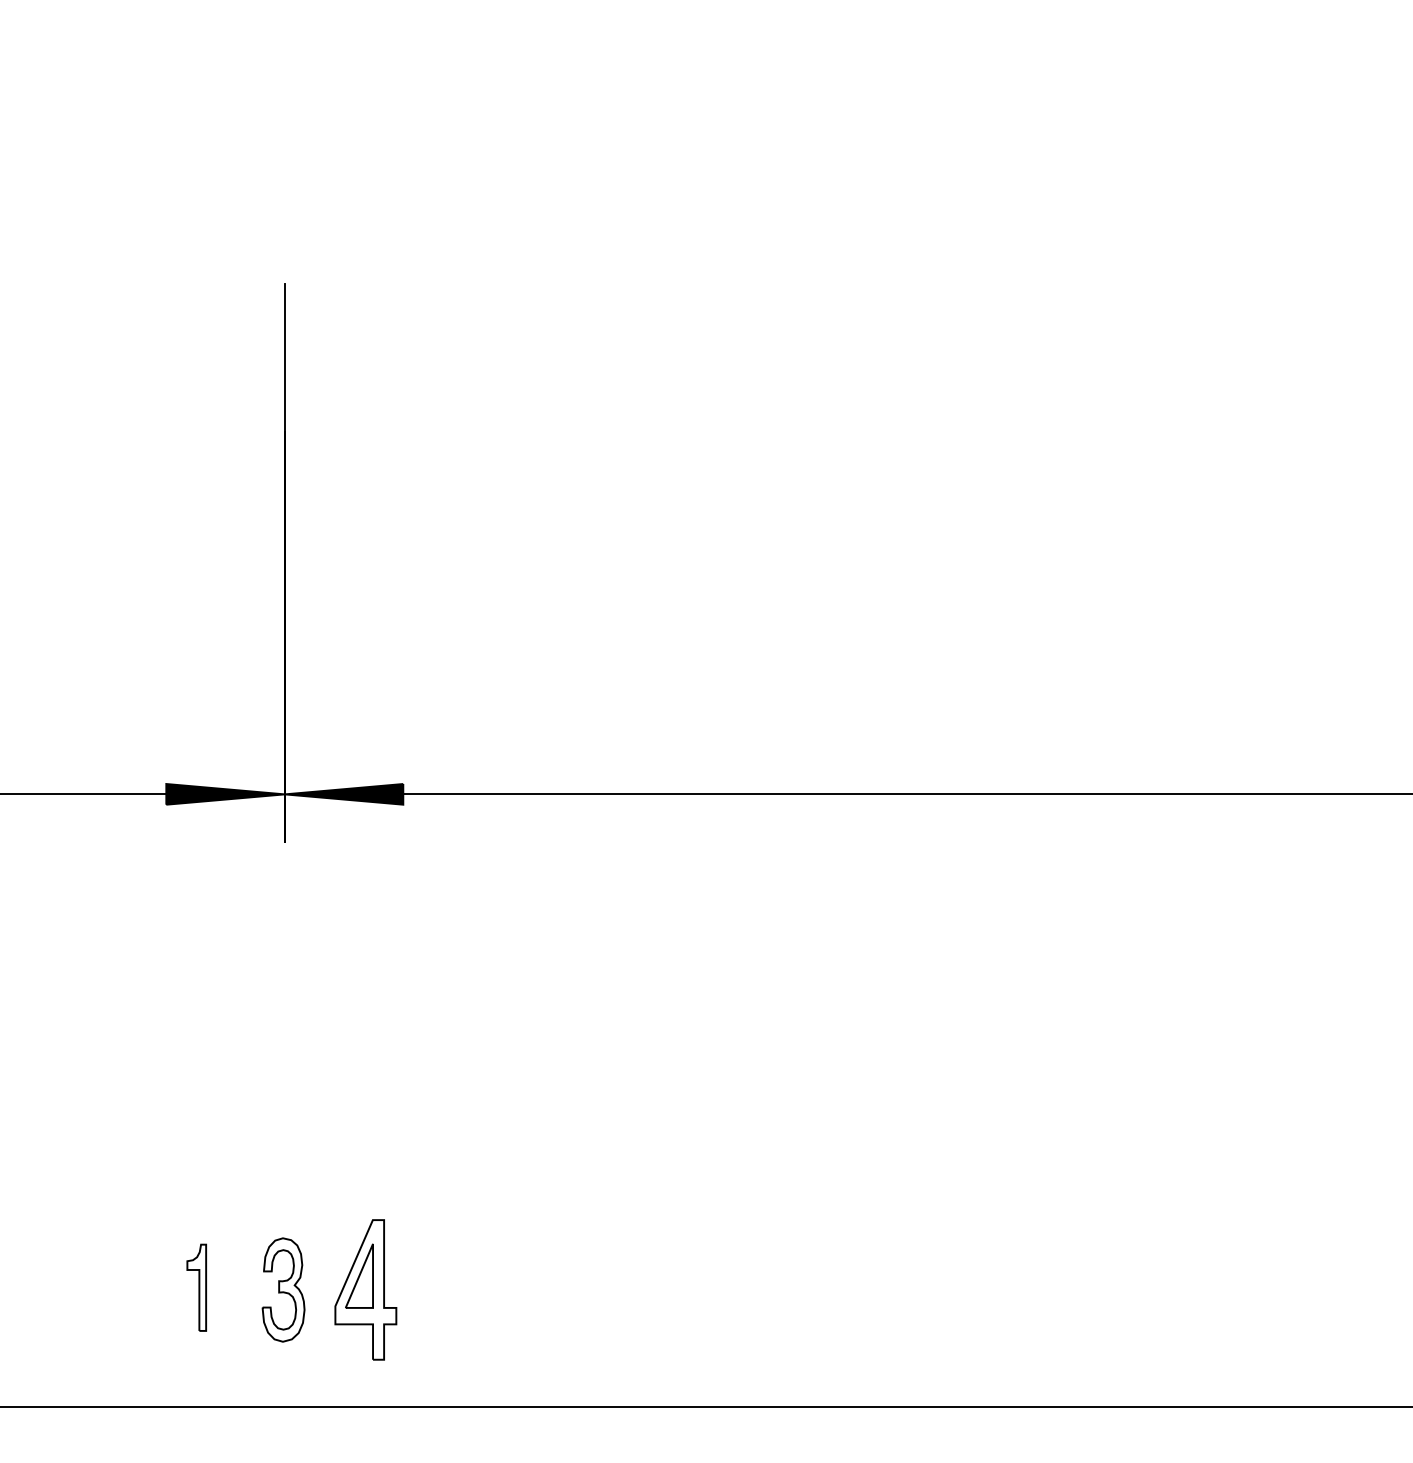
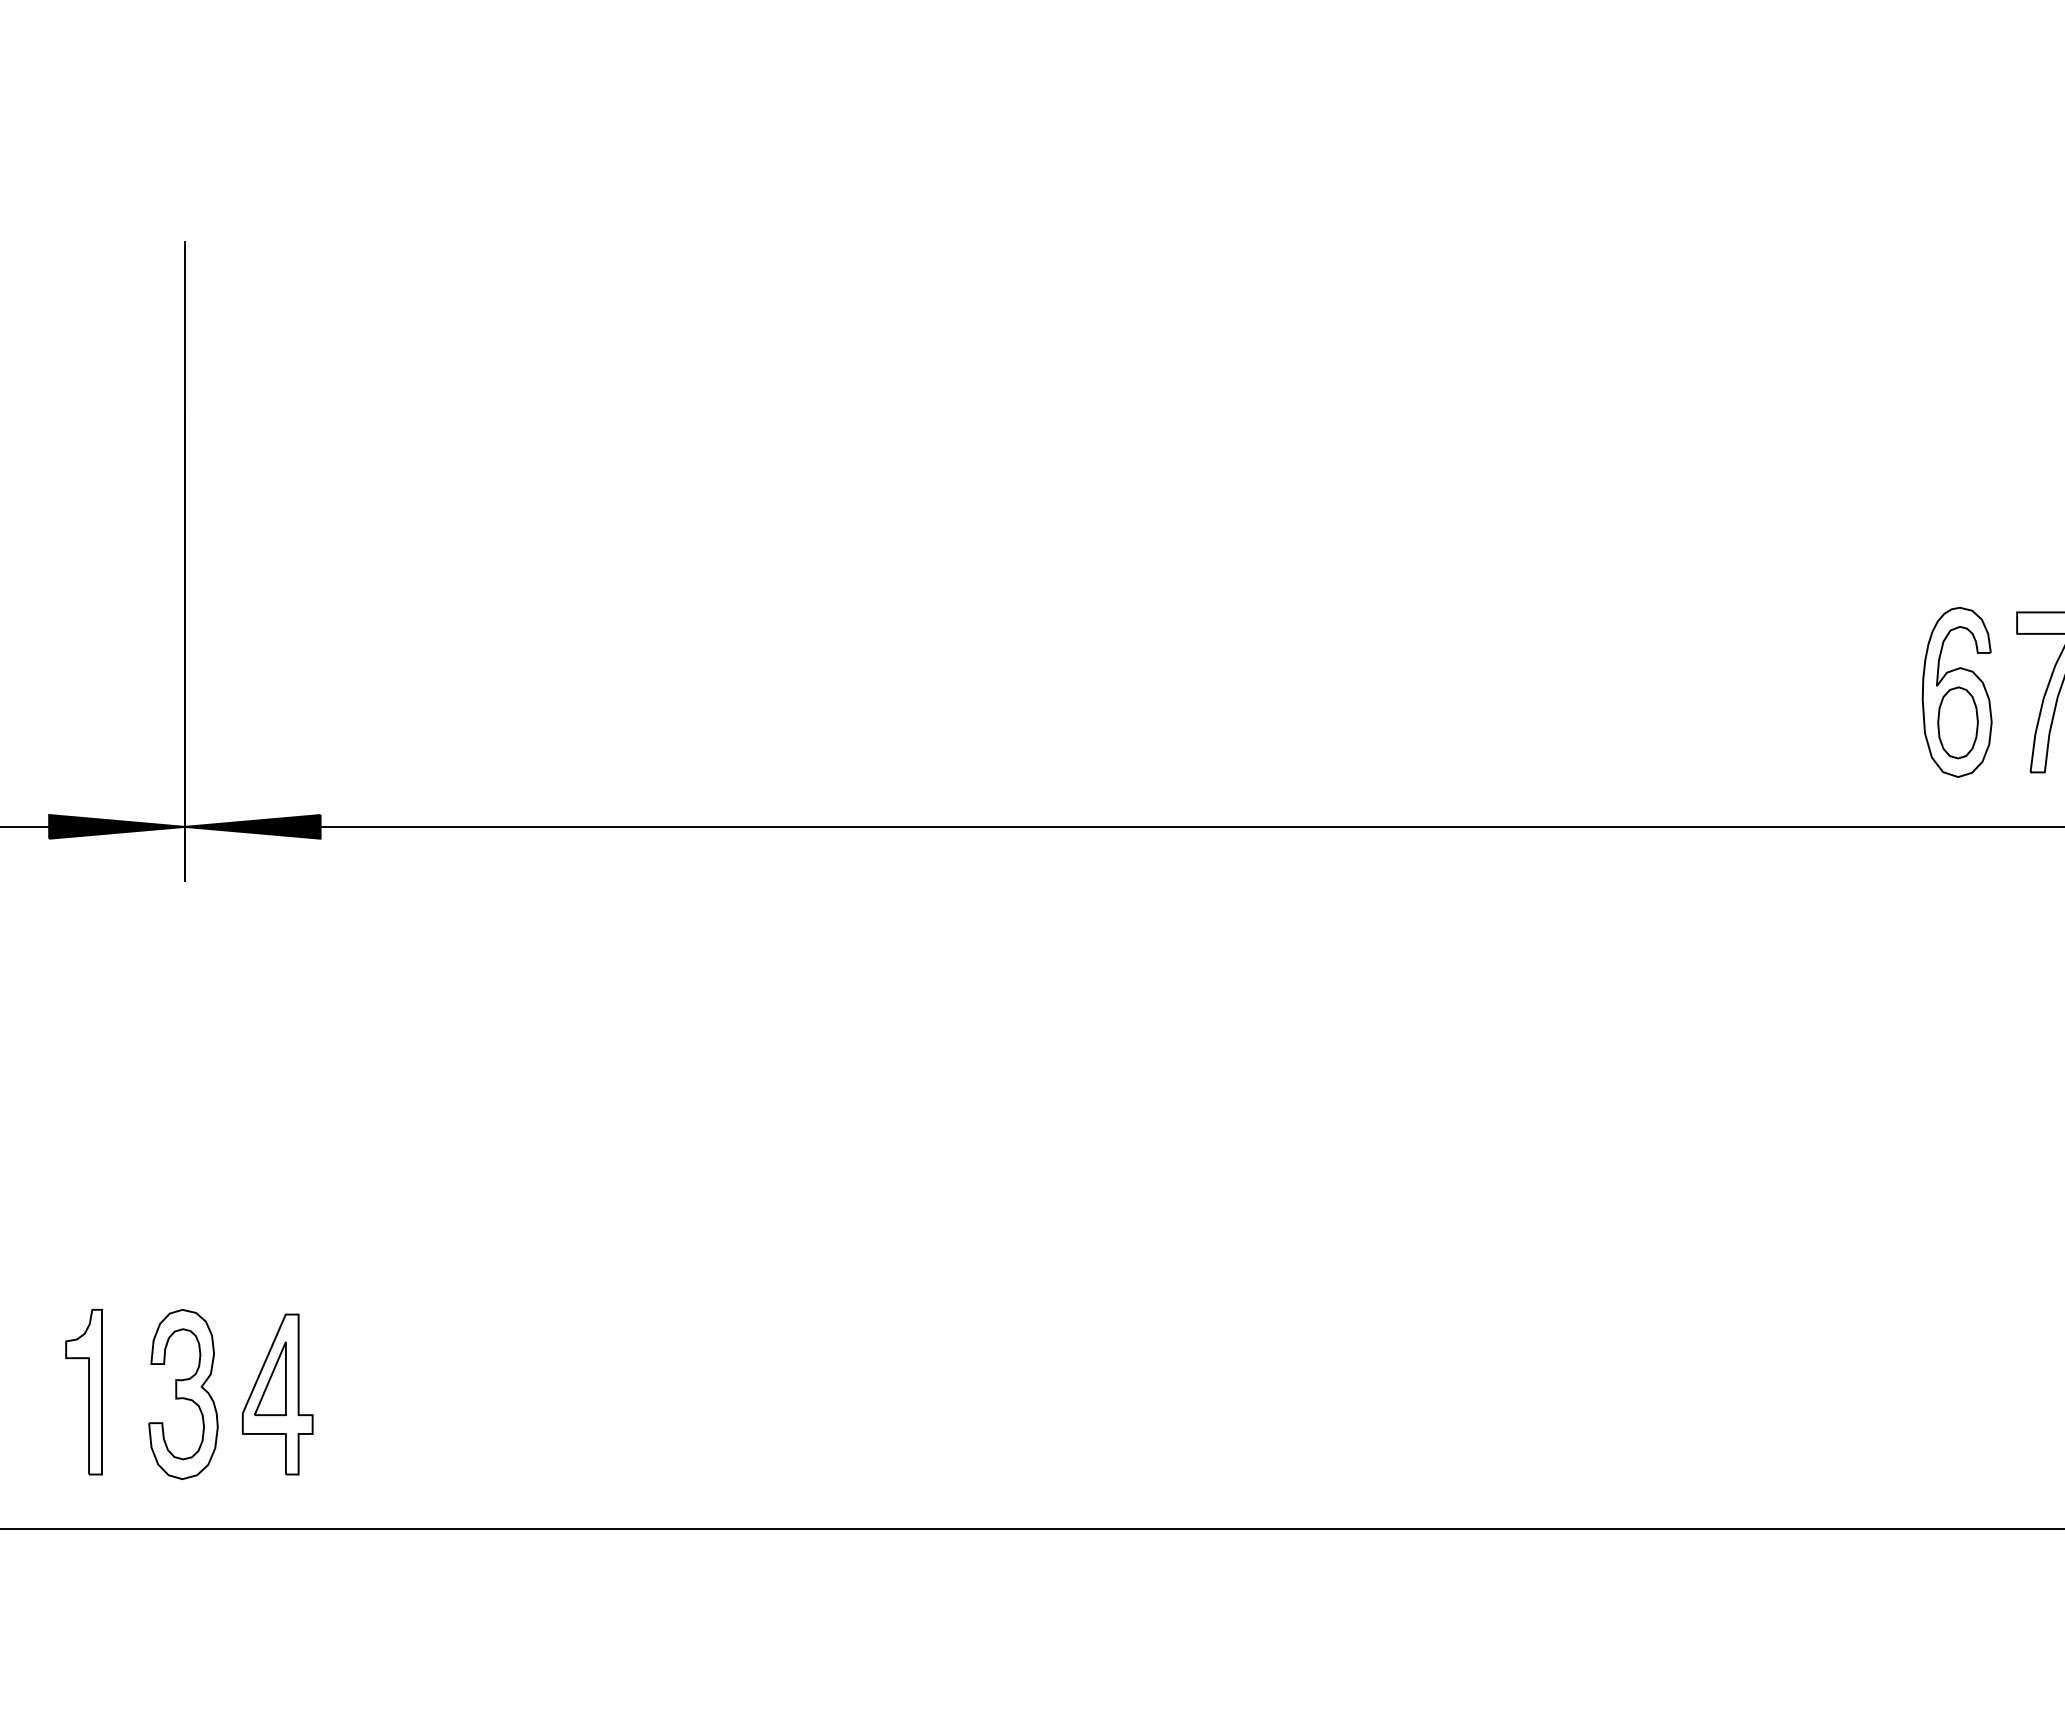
part: (196, 1287) -> (83, 1391), size x1.67
part: (283, 1289) -> (183, 1394), size x1.43

